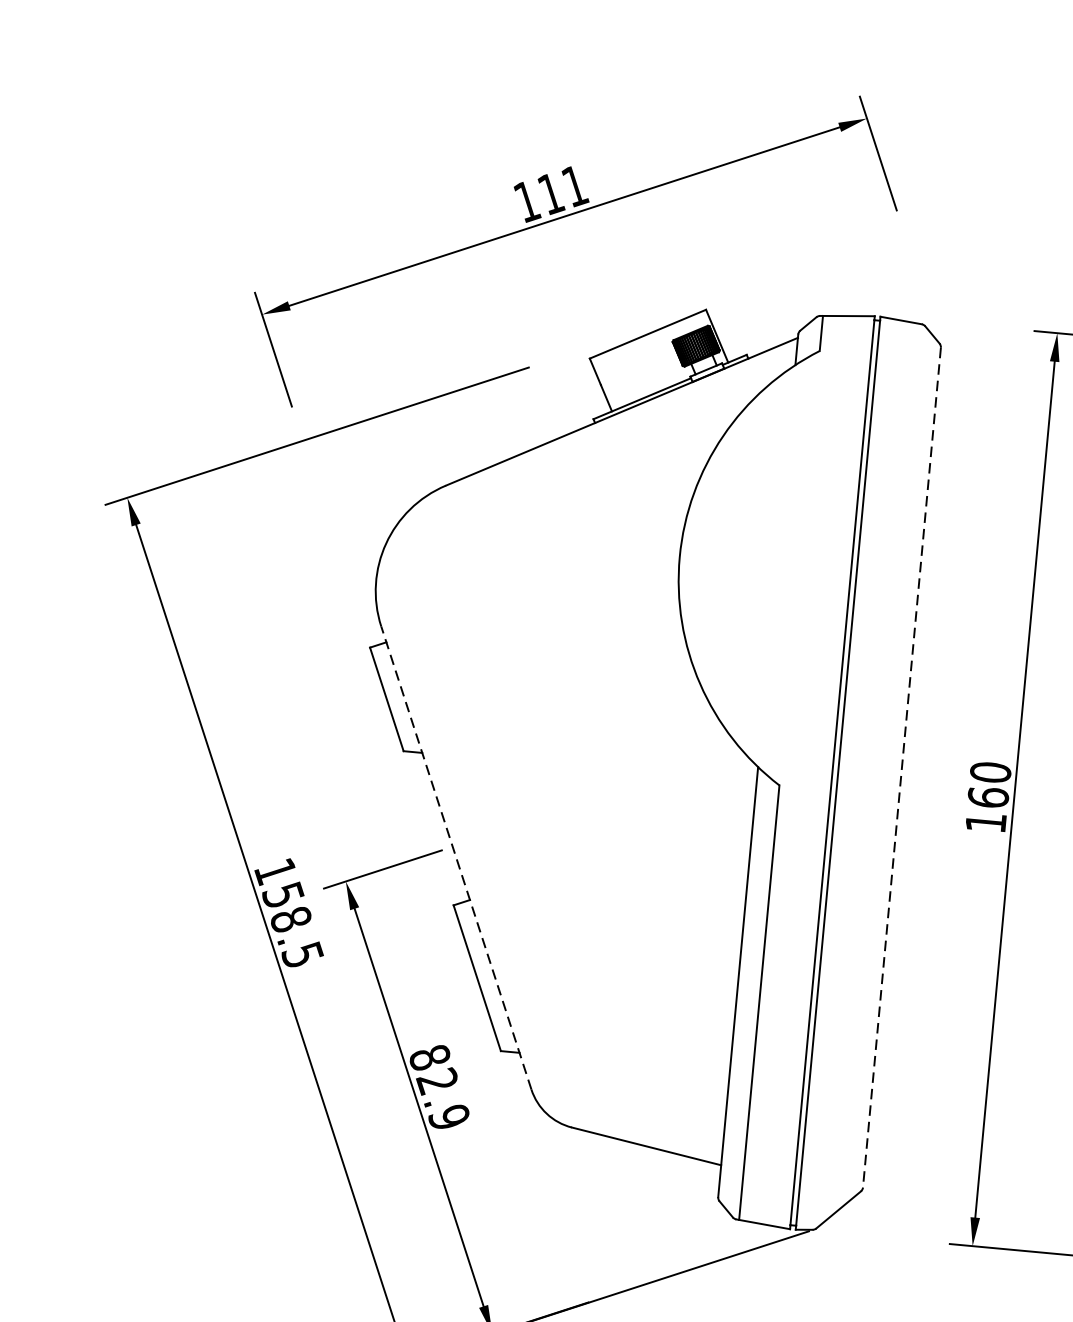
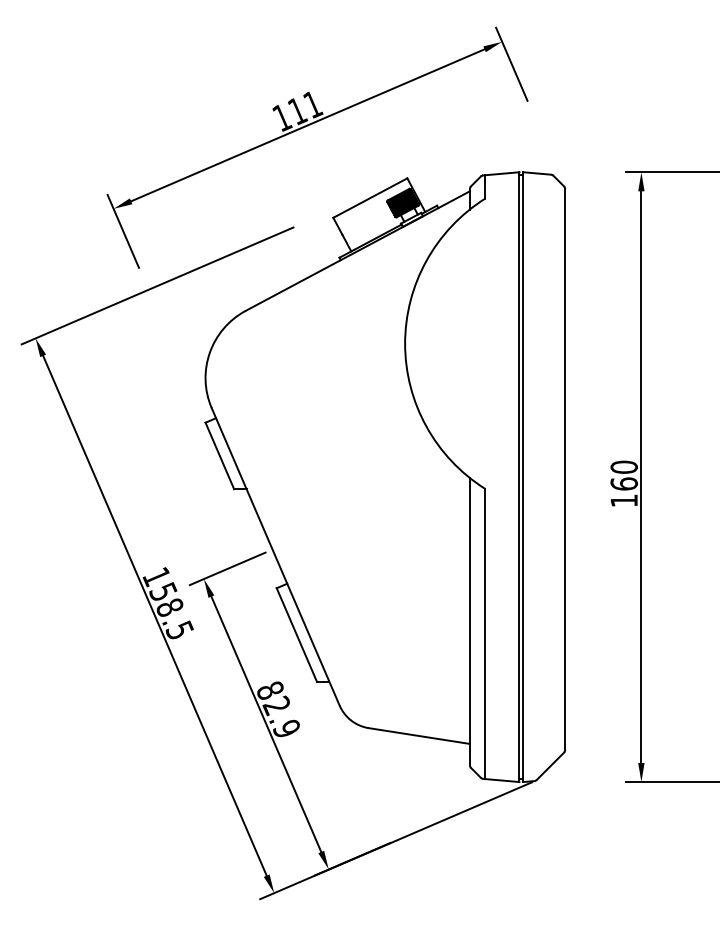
line: (902, 769) -> (565, 470), dashed -> solid
line: (456, 857) -> (275, 556), dashed -> solid

